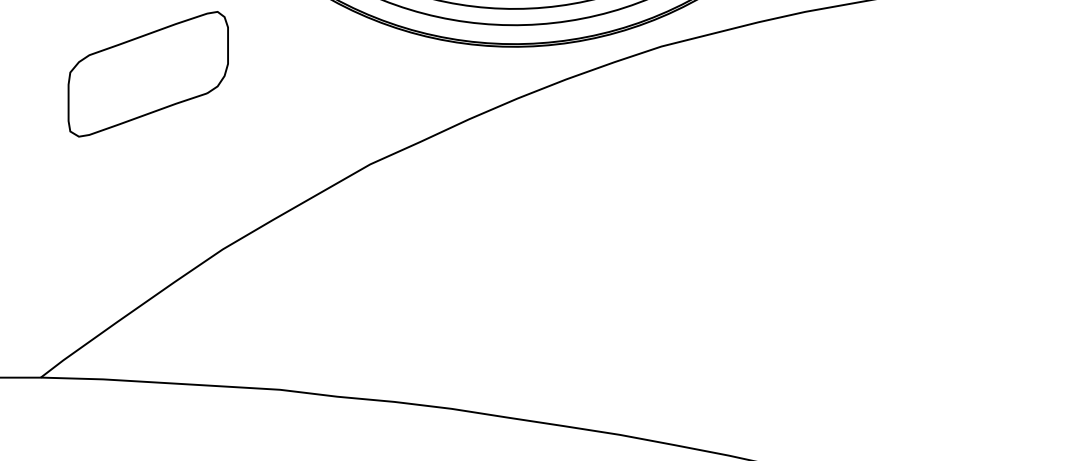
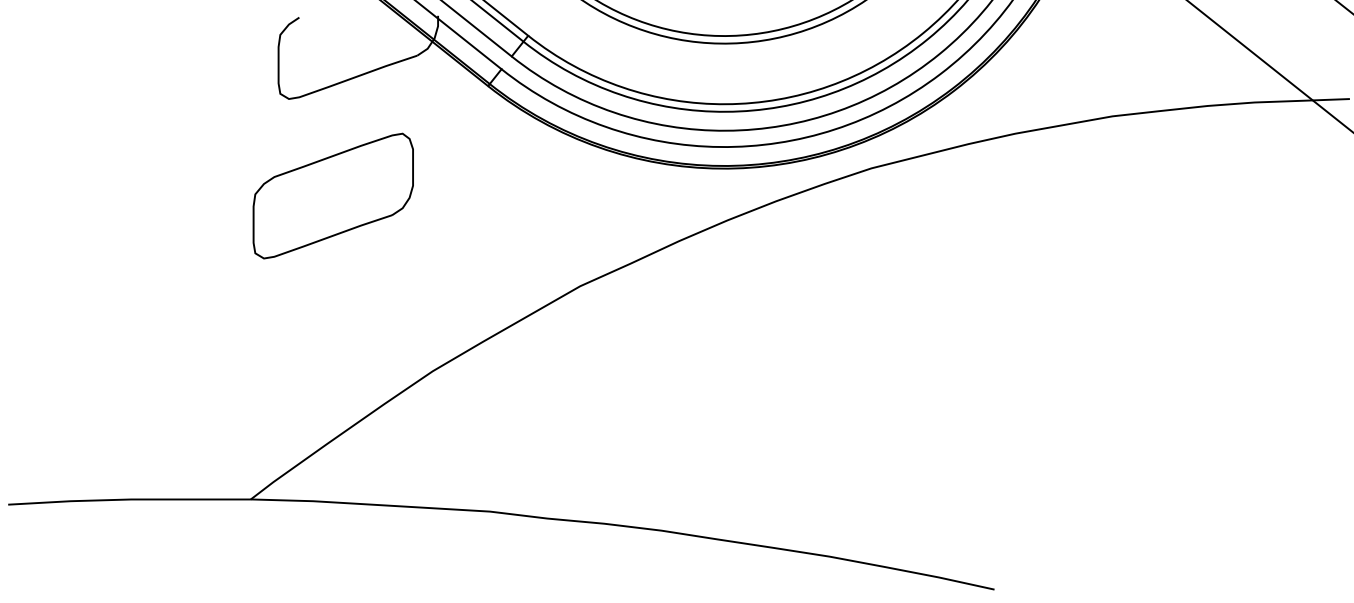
part: (147, 73) -> (332, 195), moved

